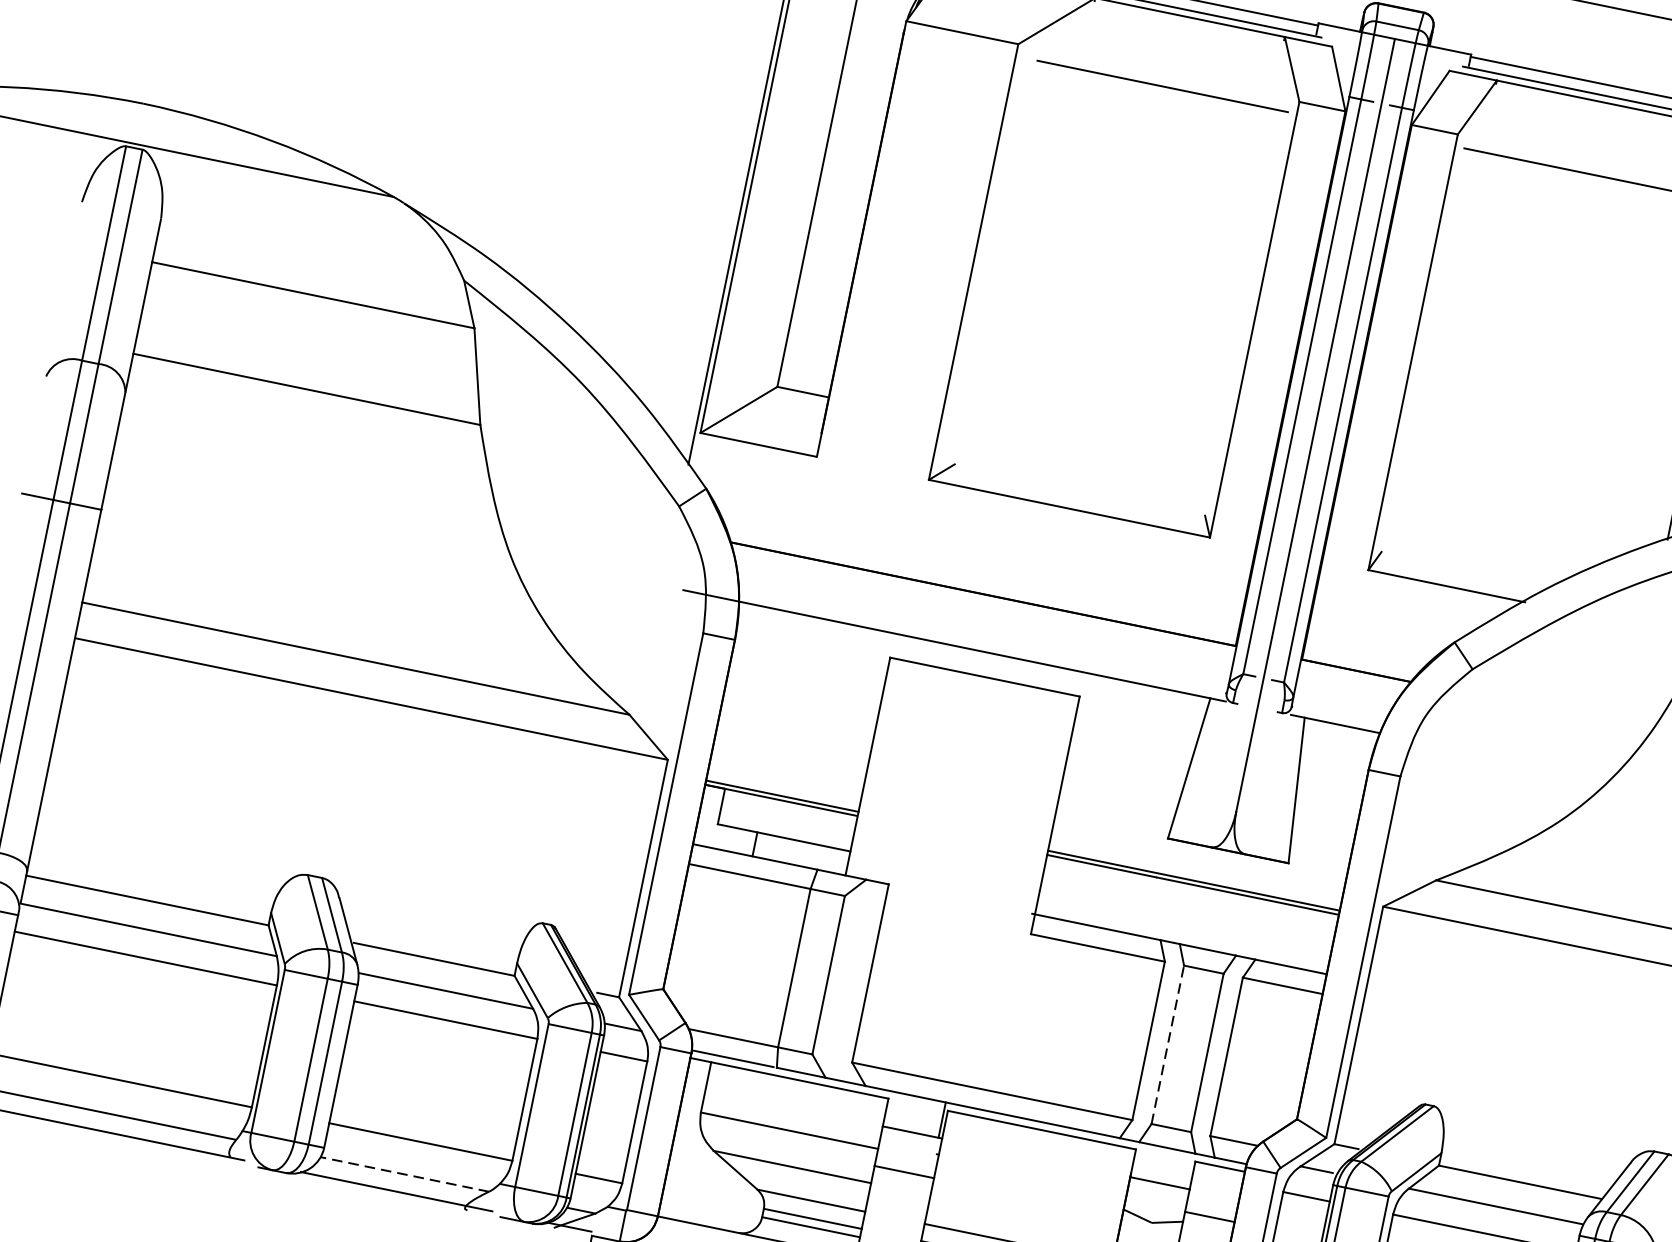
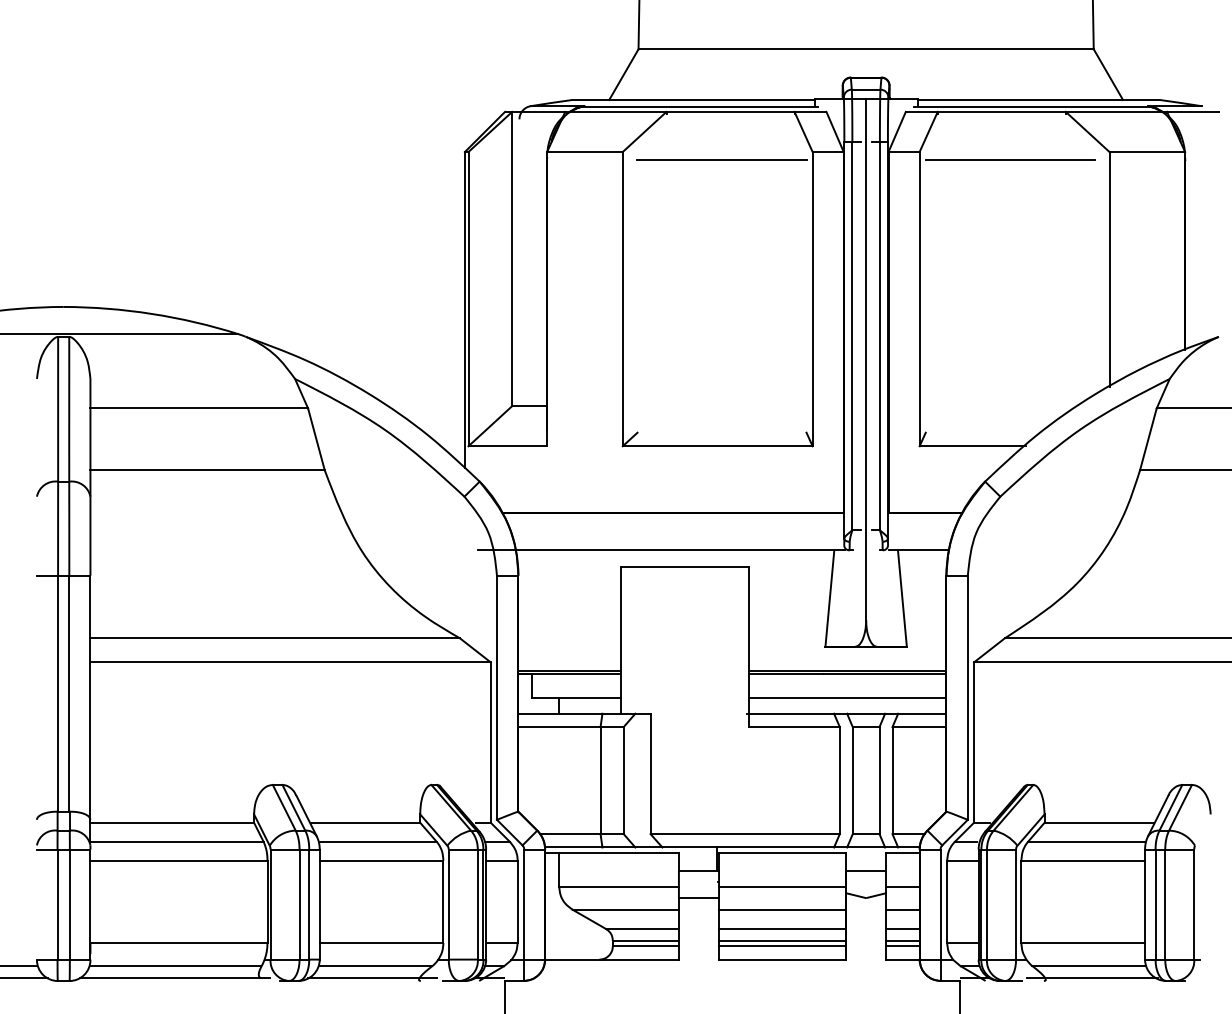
line: (1185, 920) -> (847, 697), added
line: (1167, 1044) -> (852, 780), dashed -> solid
line: (404, 1175) -> (375, 966), dashed -> solid
line: (1031, 1180) -> (782, 886), added
line: (1024, 1214) -> (782, 909), added

